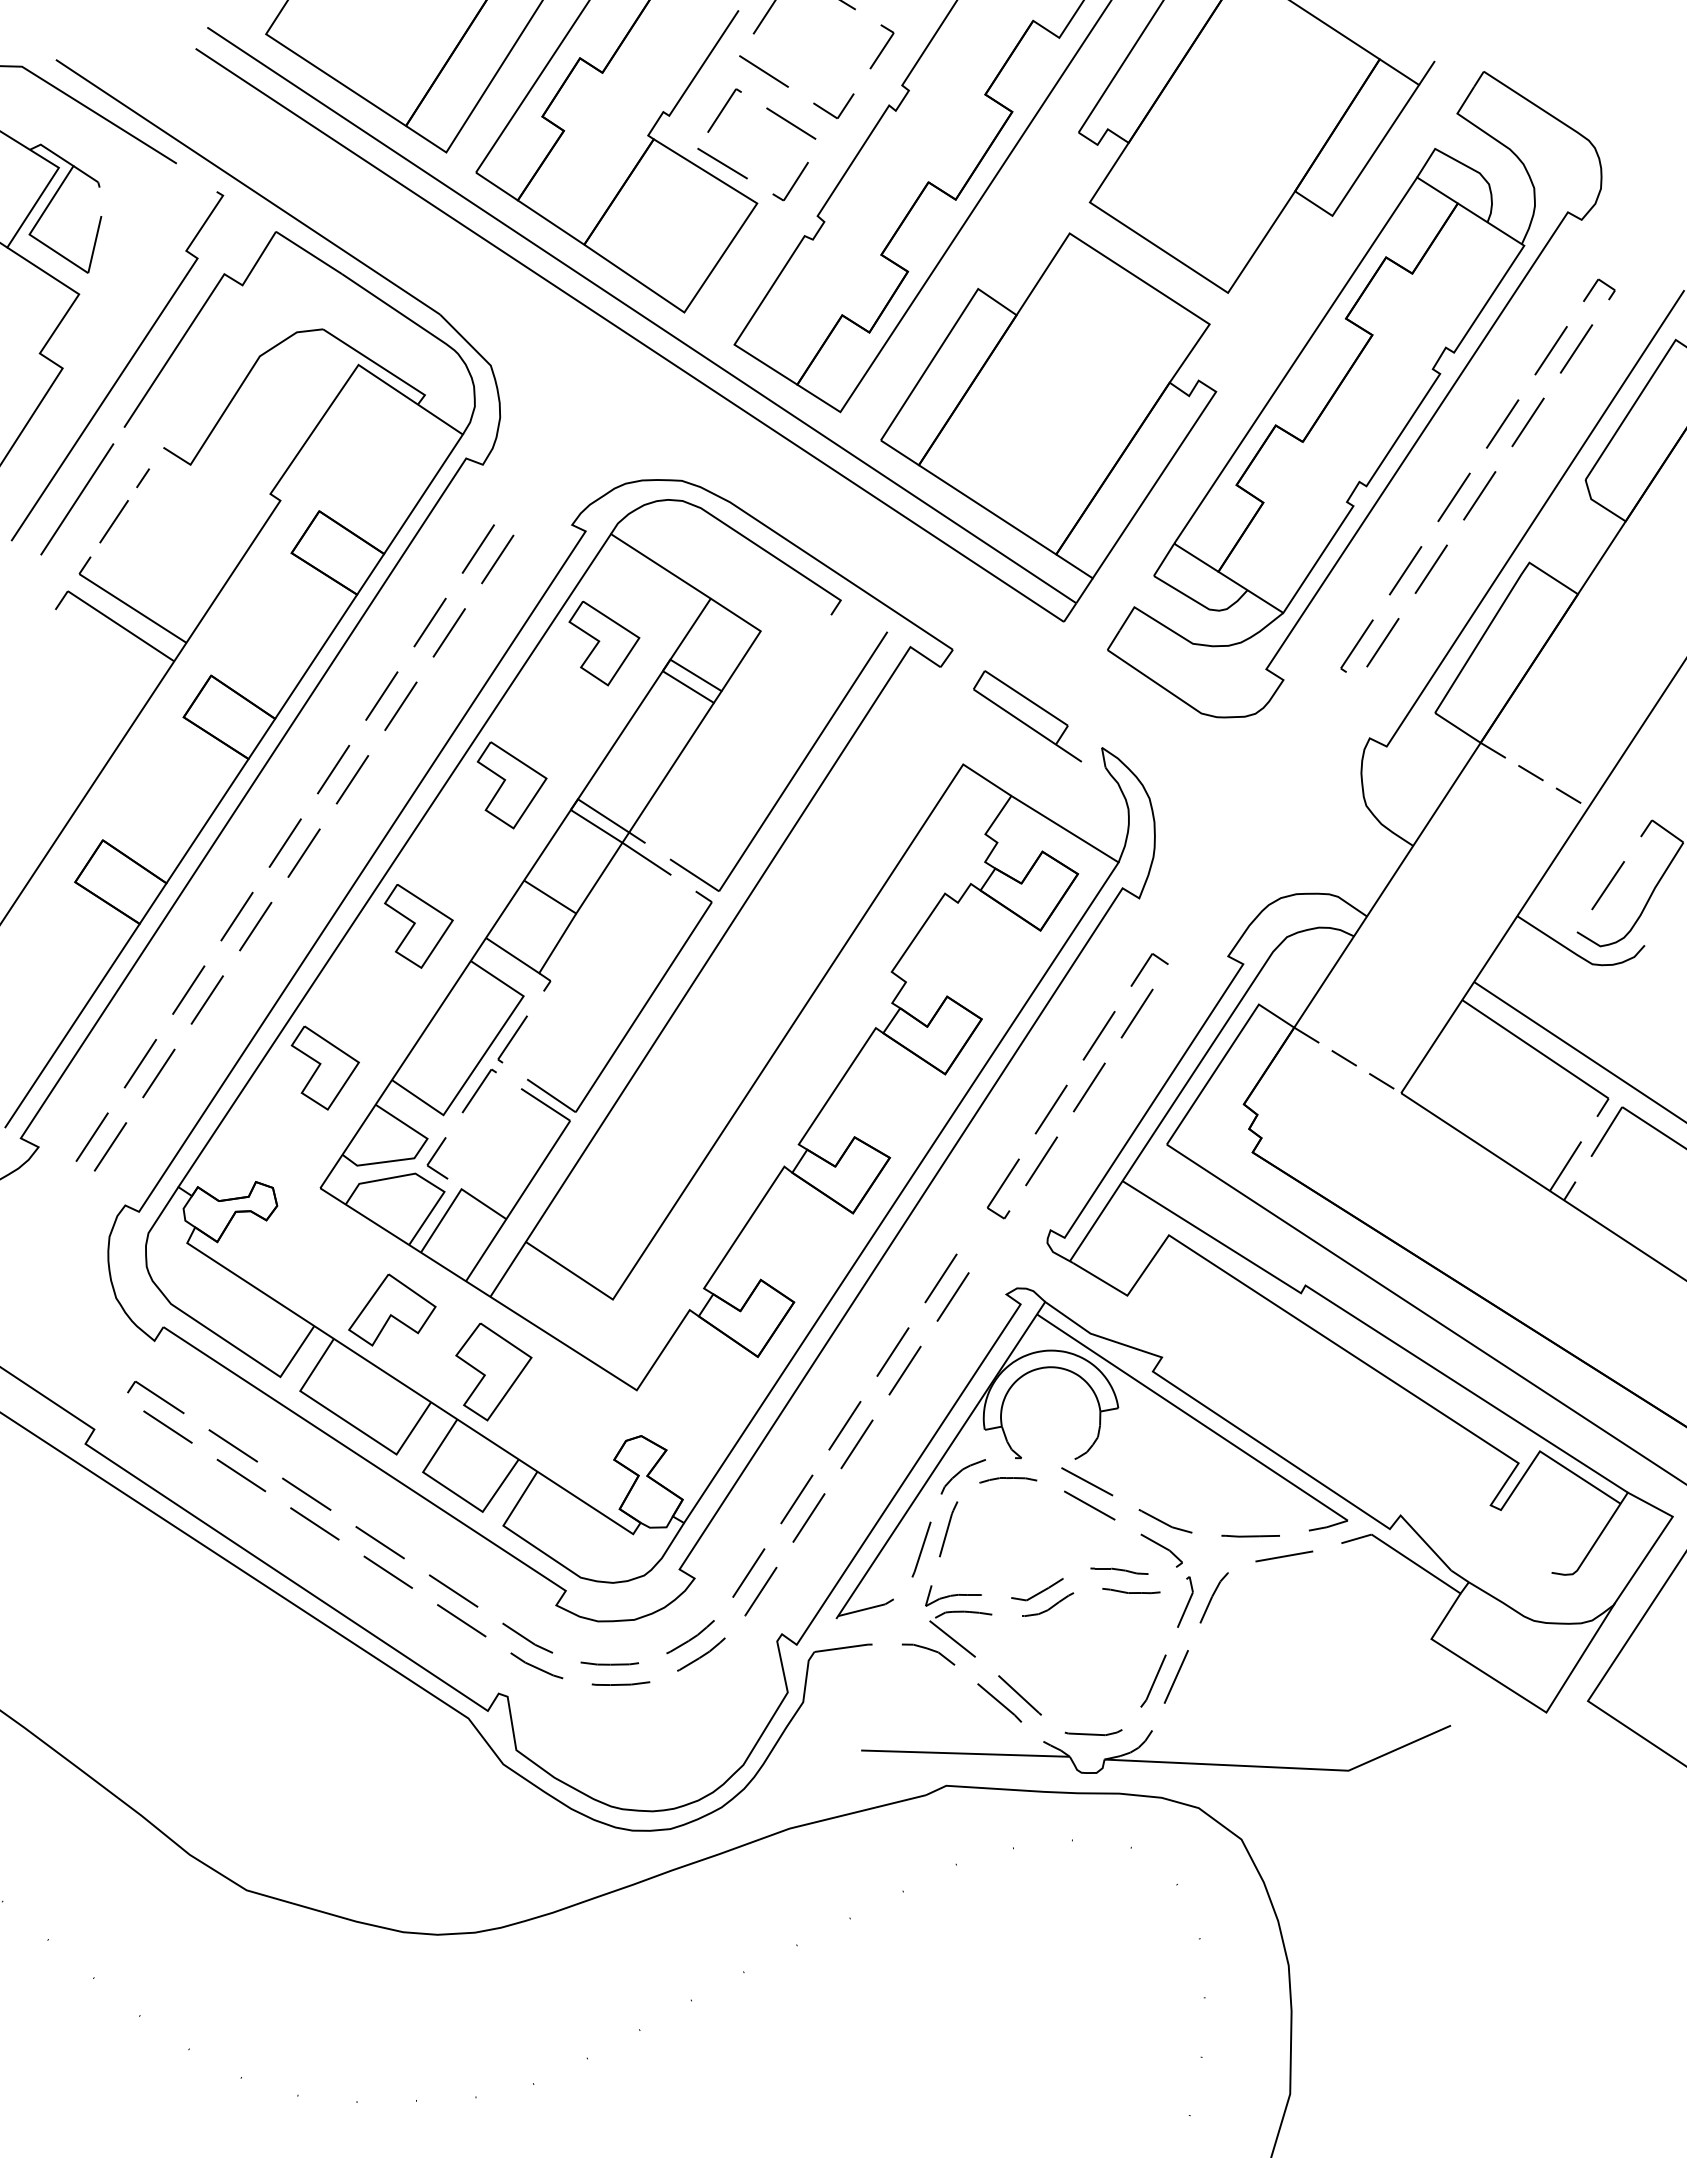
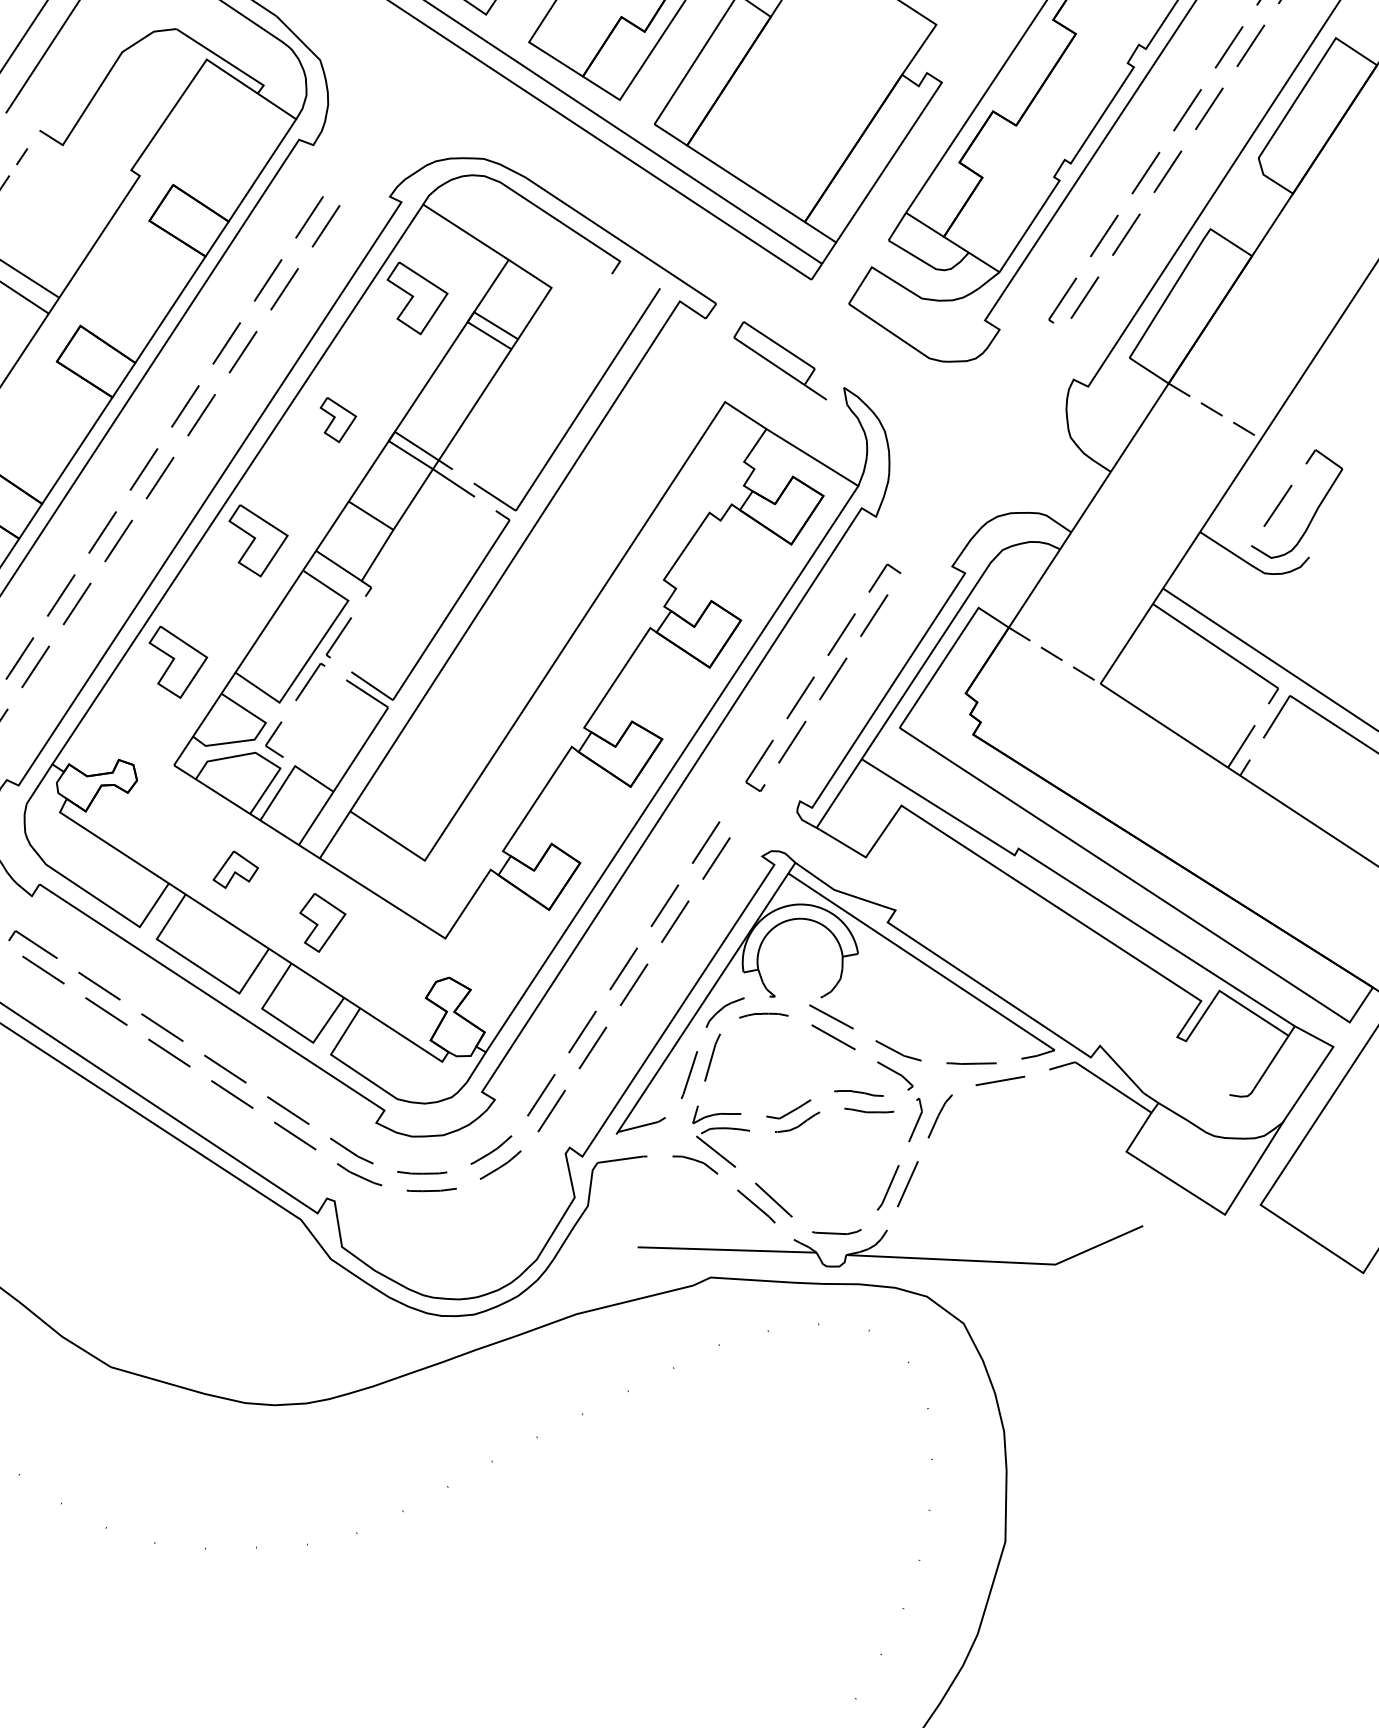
part: (511, 785) -> (337, 420), size x0.6
part: (392, 1309) -> (235, 869), size x0.6
part: (493, 1371) -> (322, 922), size x0.7

